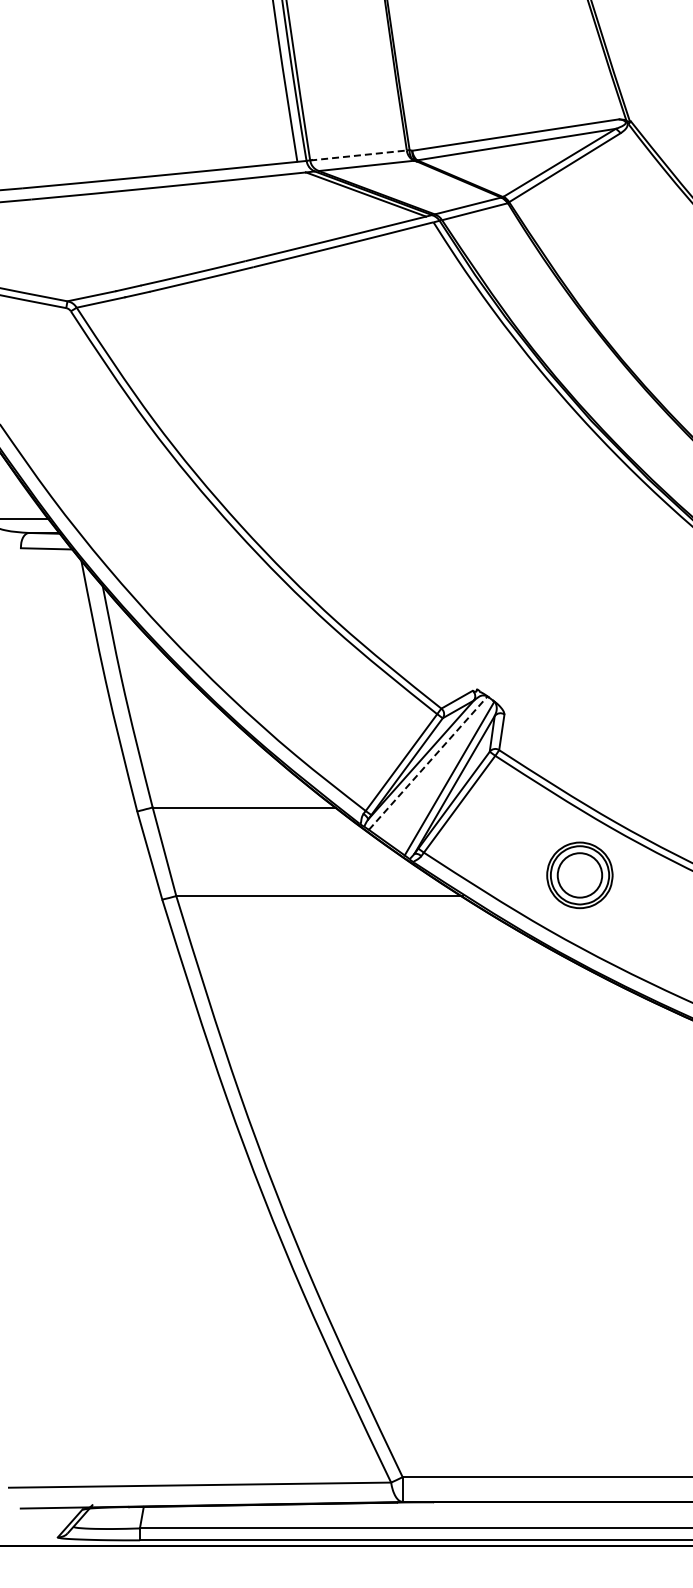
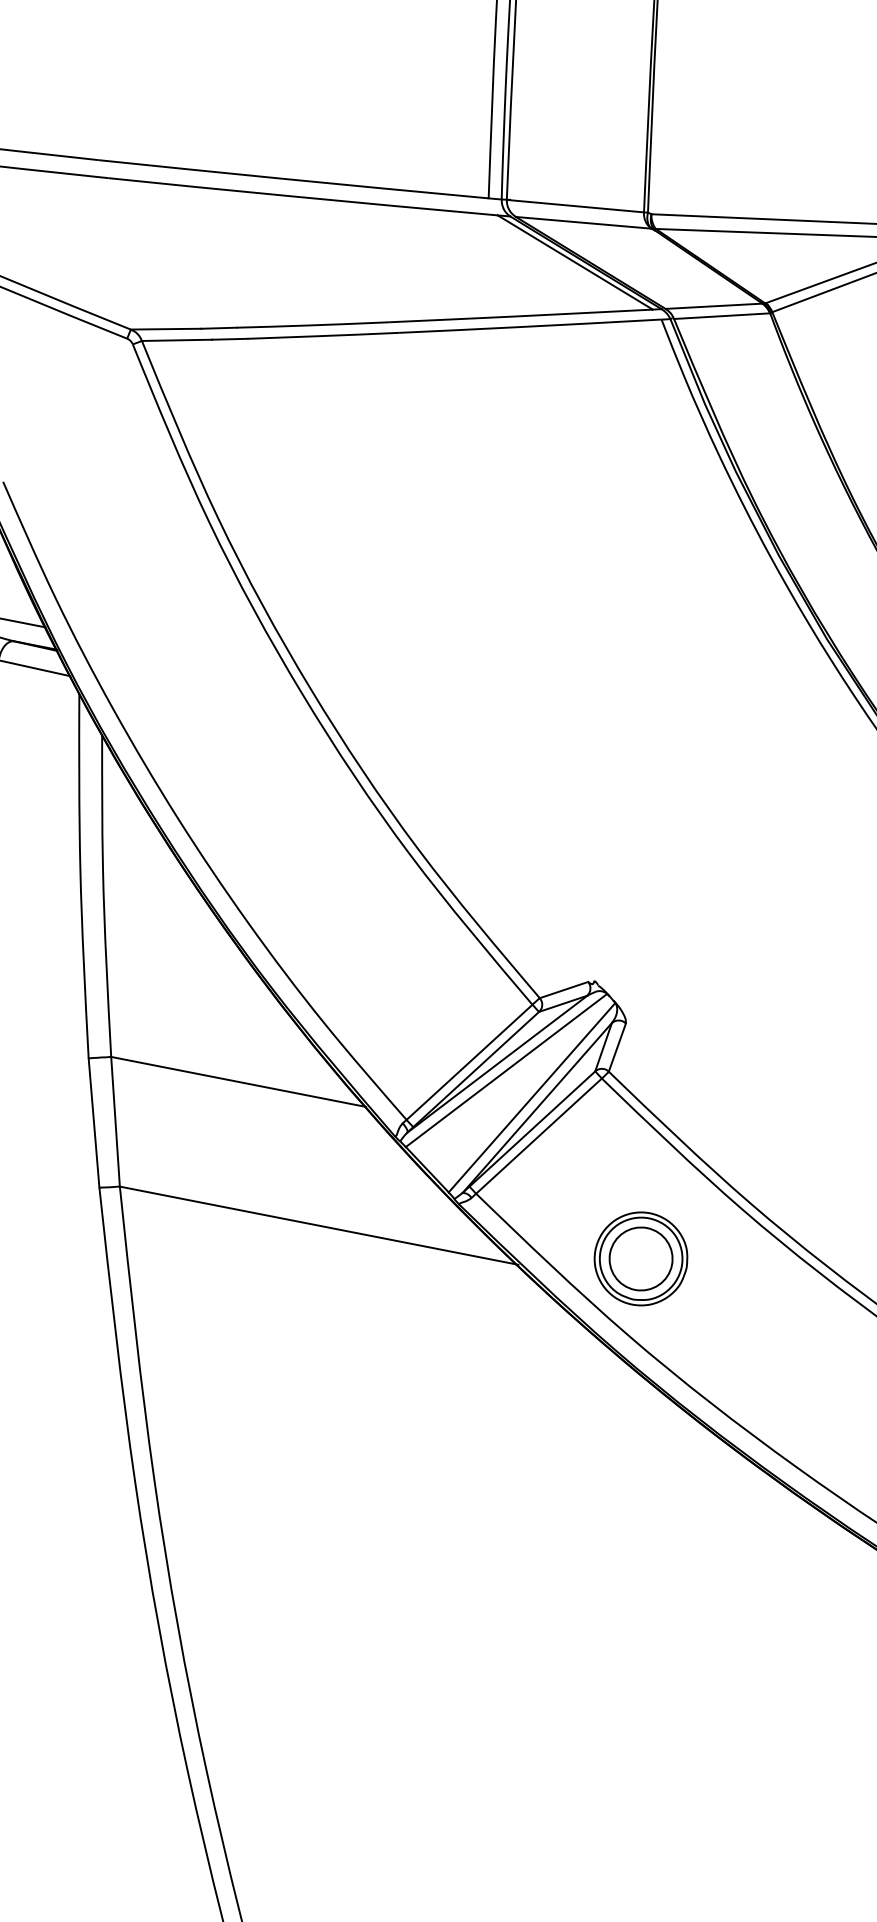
line: (358, 155) -> (575, 206), dashed -> solid
line: (428, 762) -> (507, 1069), dashed -> solid
part: (579, 875) -> (640, 1258), moved

